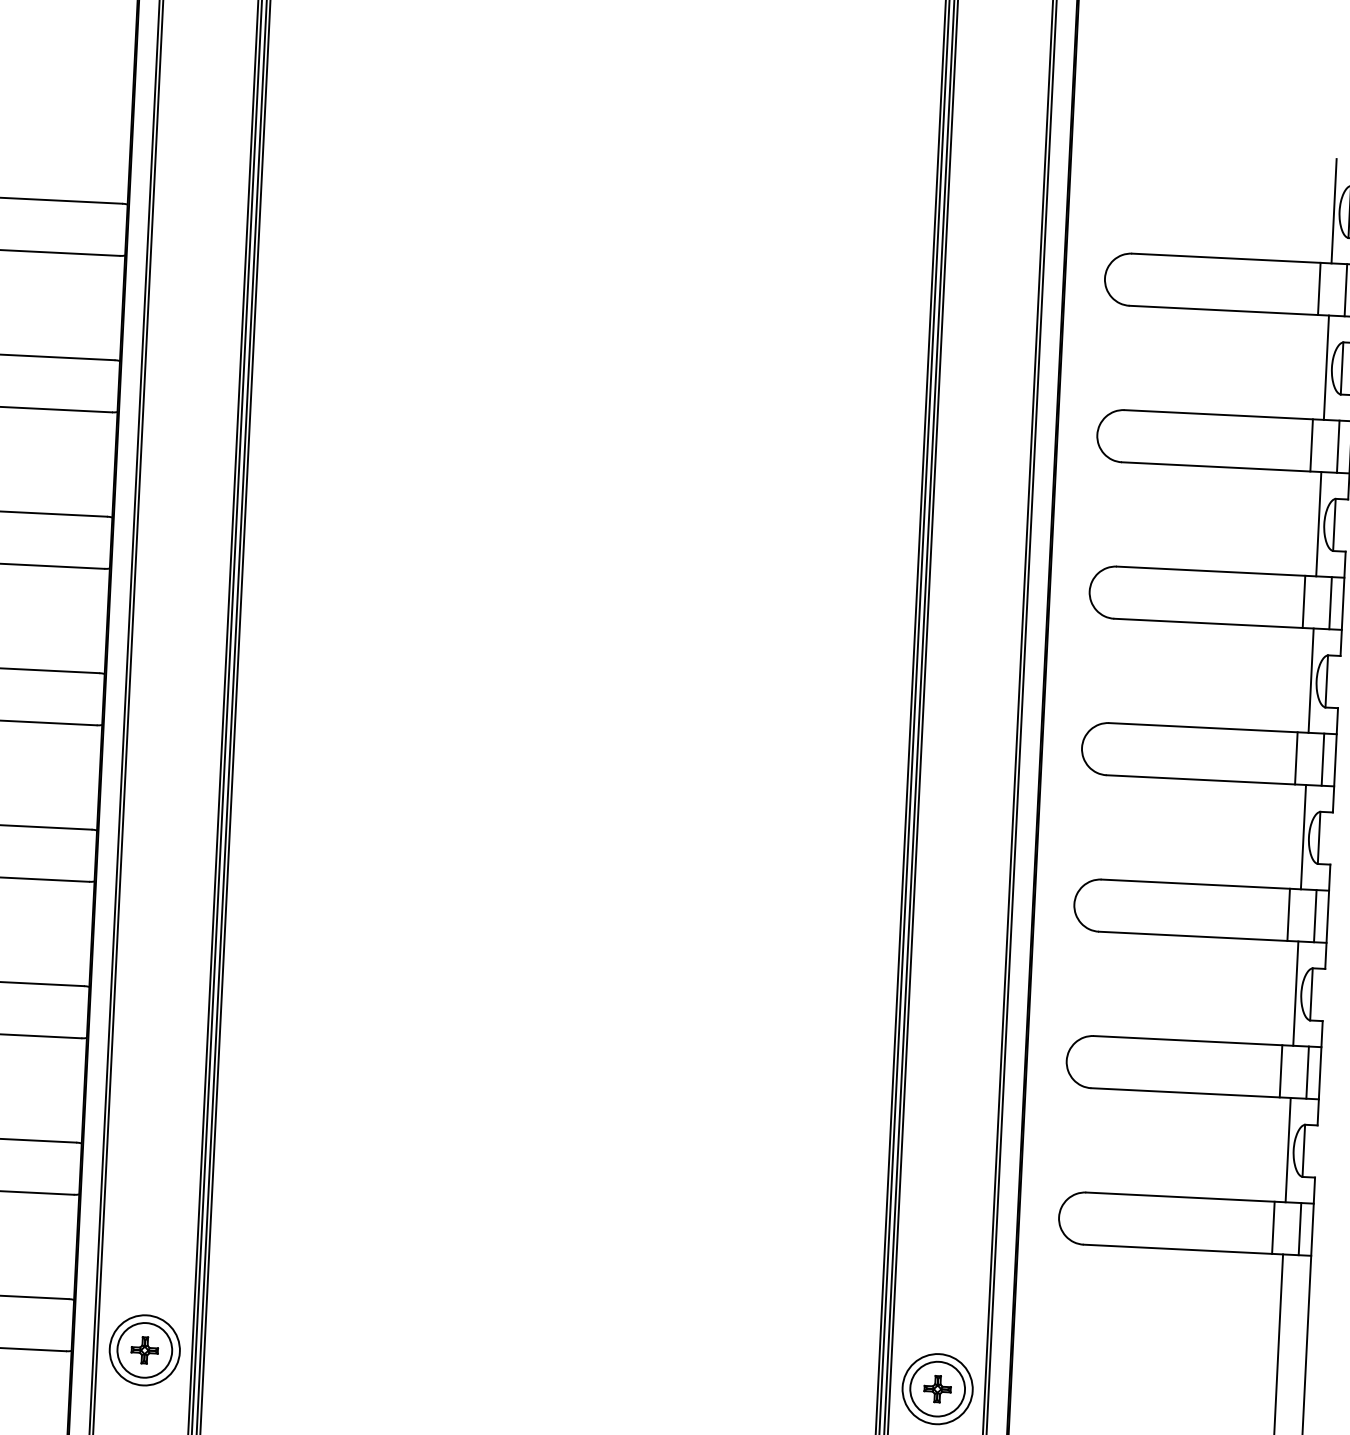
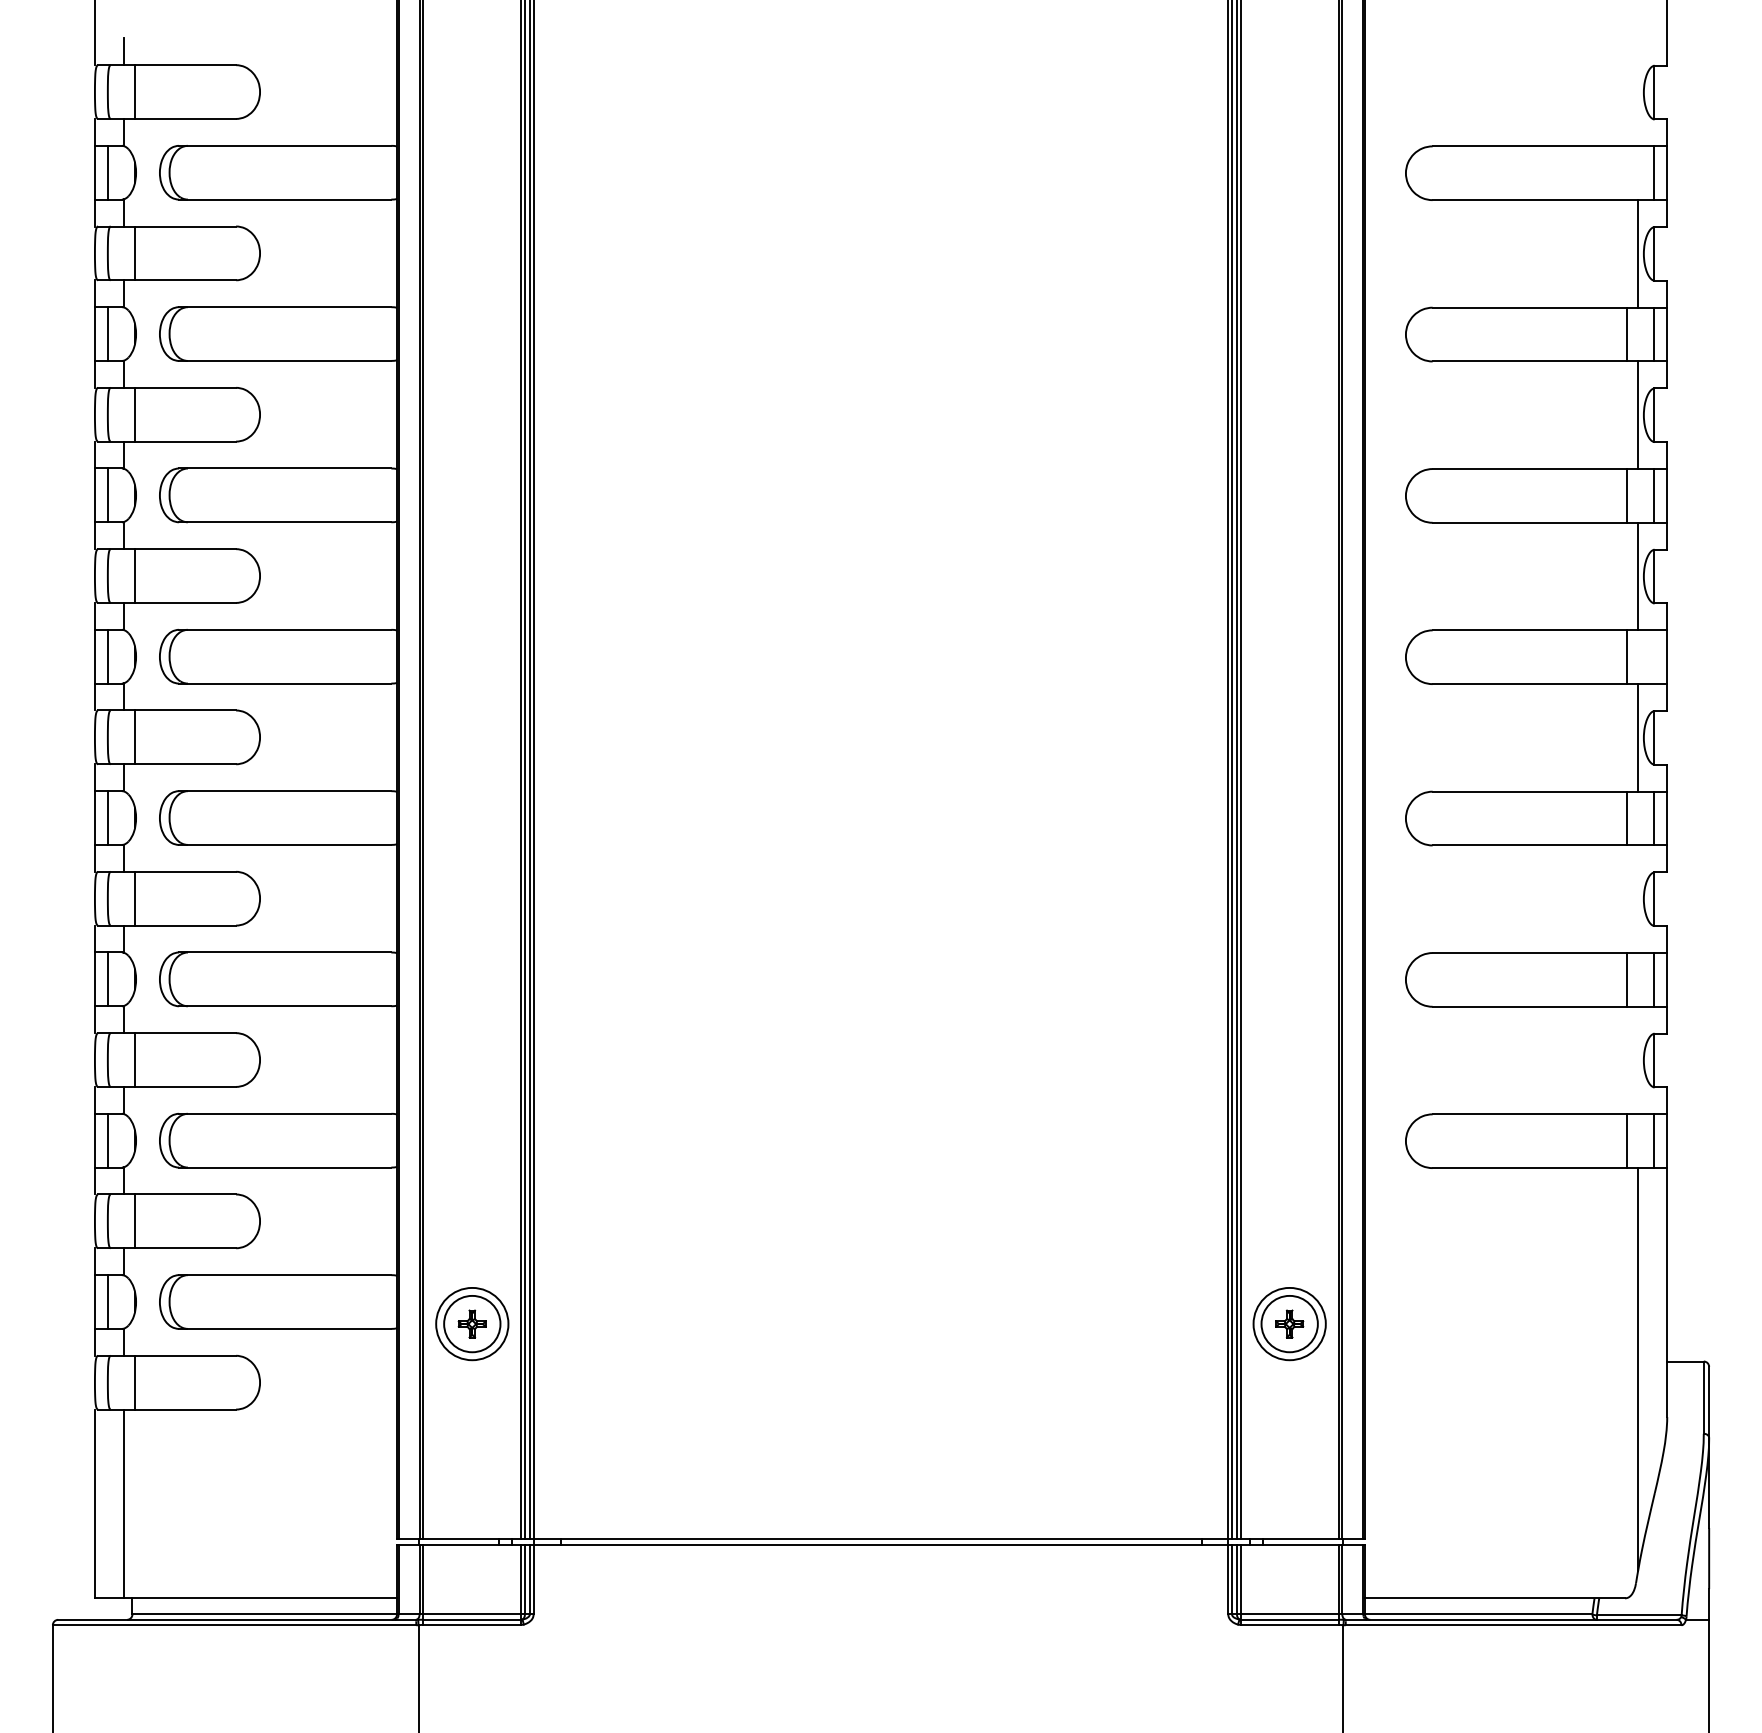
line: (1334, 211) -> (1638, 92), removed
line: (1318, 289) -> (1626, 173), removed
line: (1323, 759) -> (1654, 657), removed
line: (1296, 993) -> (1638, 899), removed
line: (1288, 1150) -> (1638, 1060), removed

